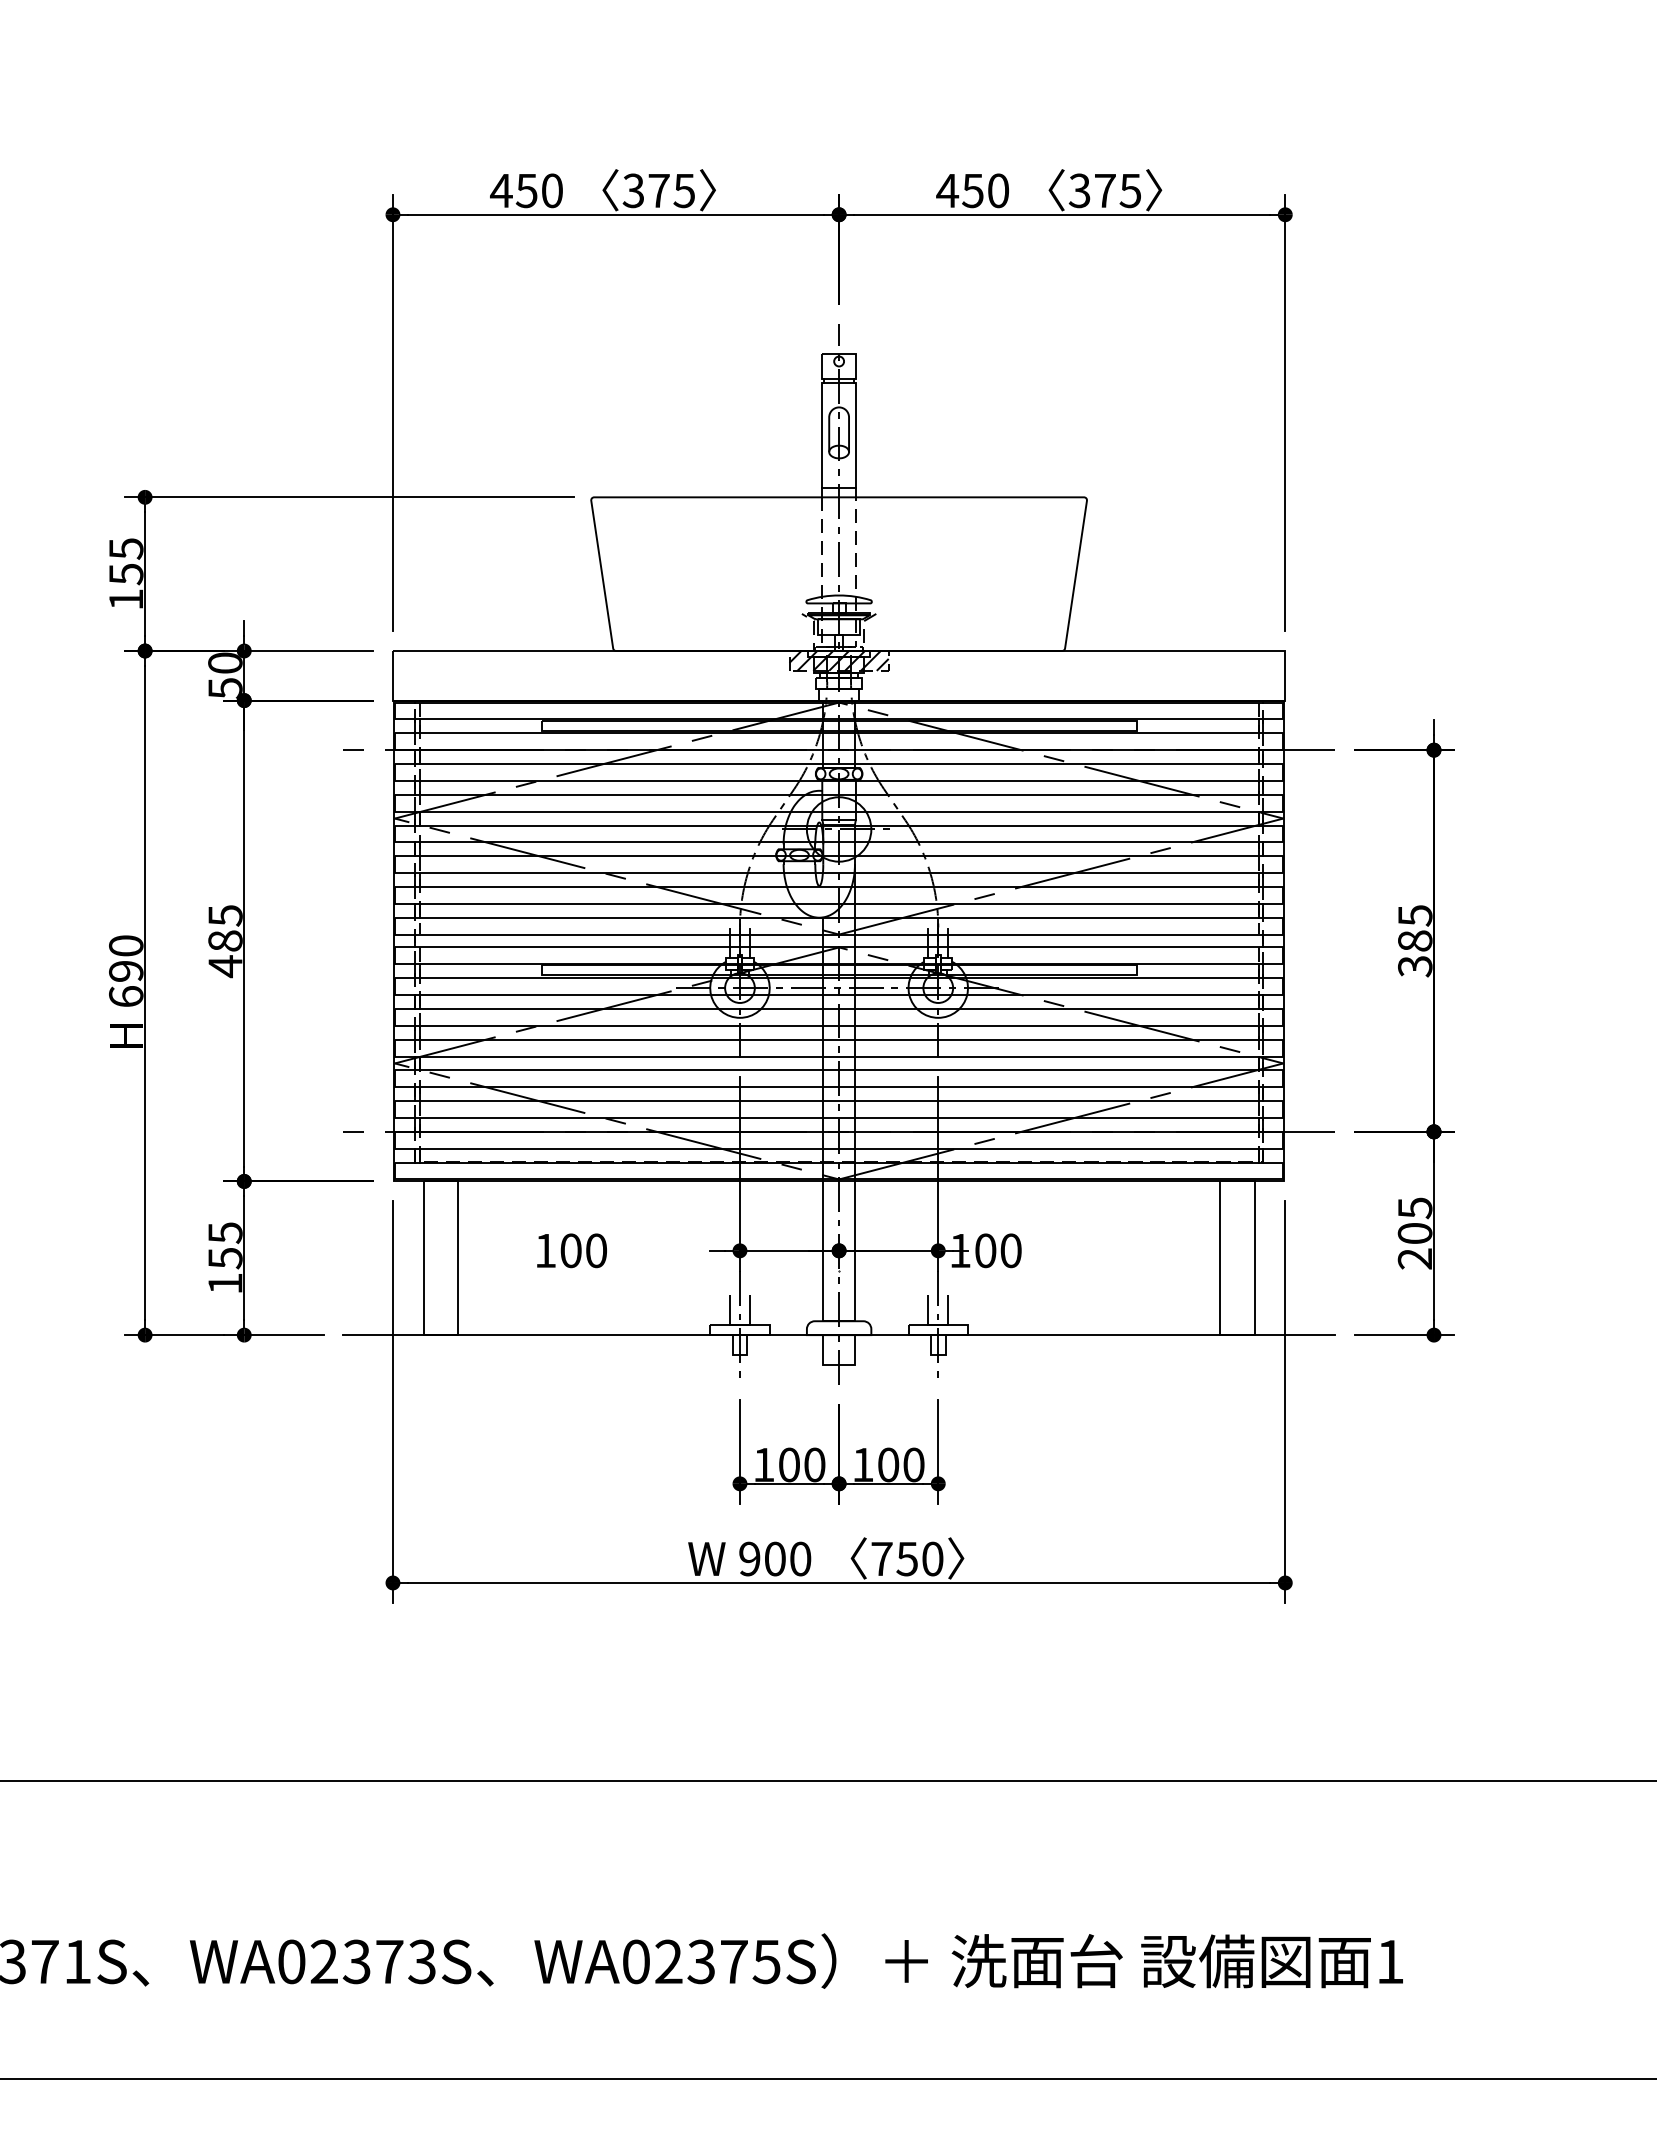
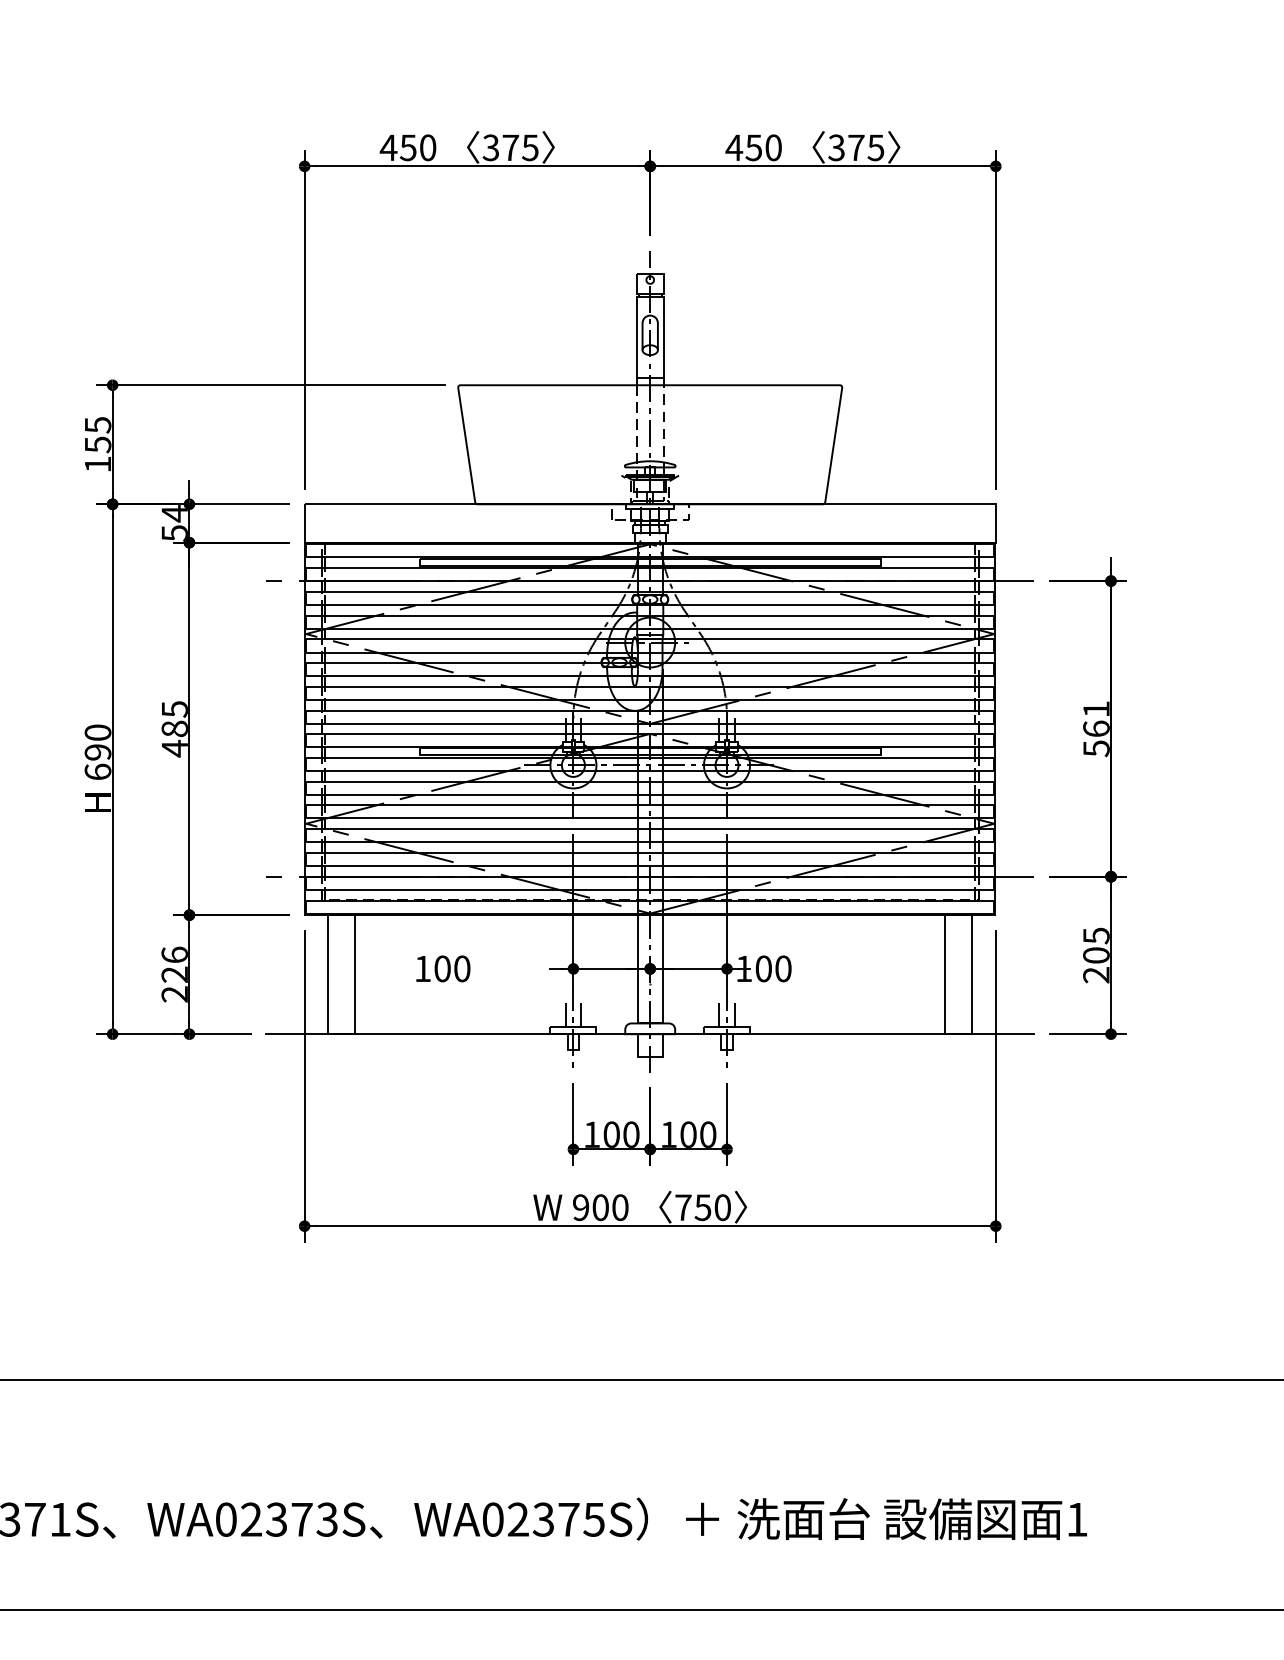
hatch: (838, 660) -> (649, 511), removed
text: (225, 663) -> (174, 513), 50 -> 54
text: (1415, 941) -> (1096, 729), 385 -> 561
text: (225, 1258) -> (174, 974), 155 -> 226

